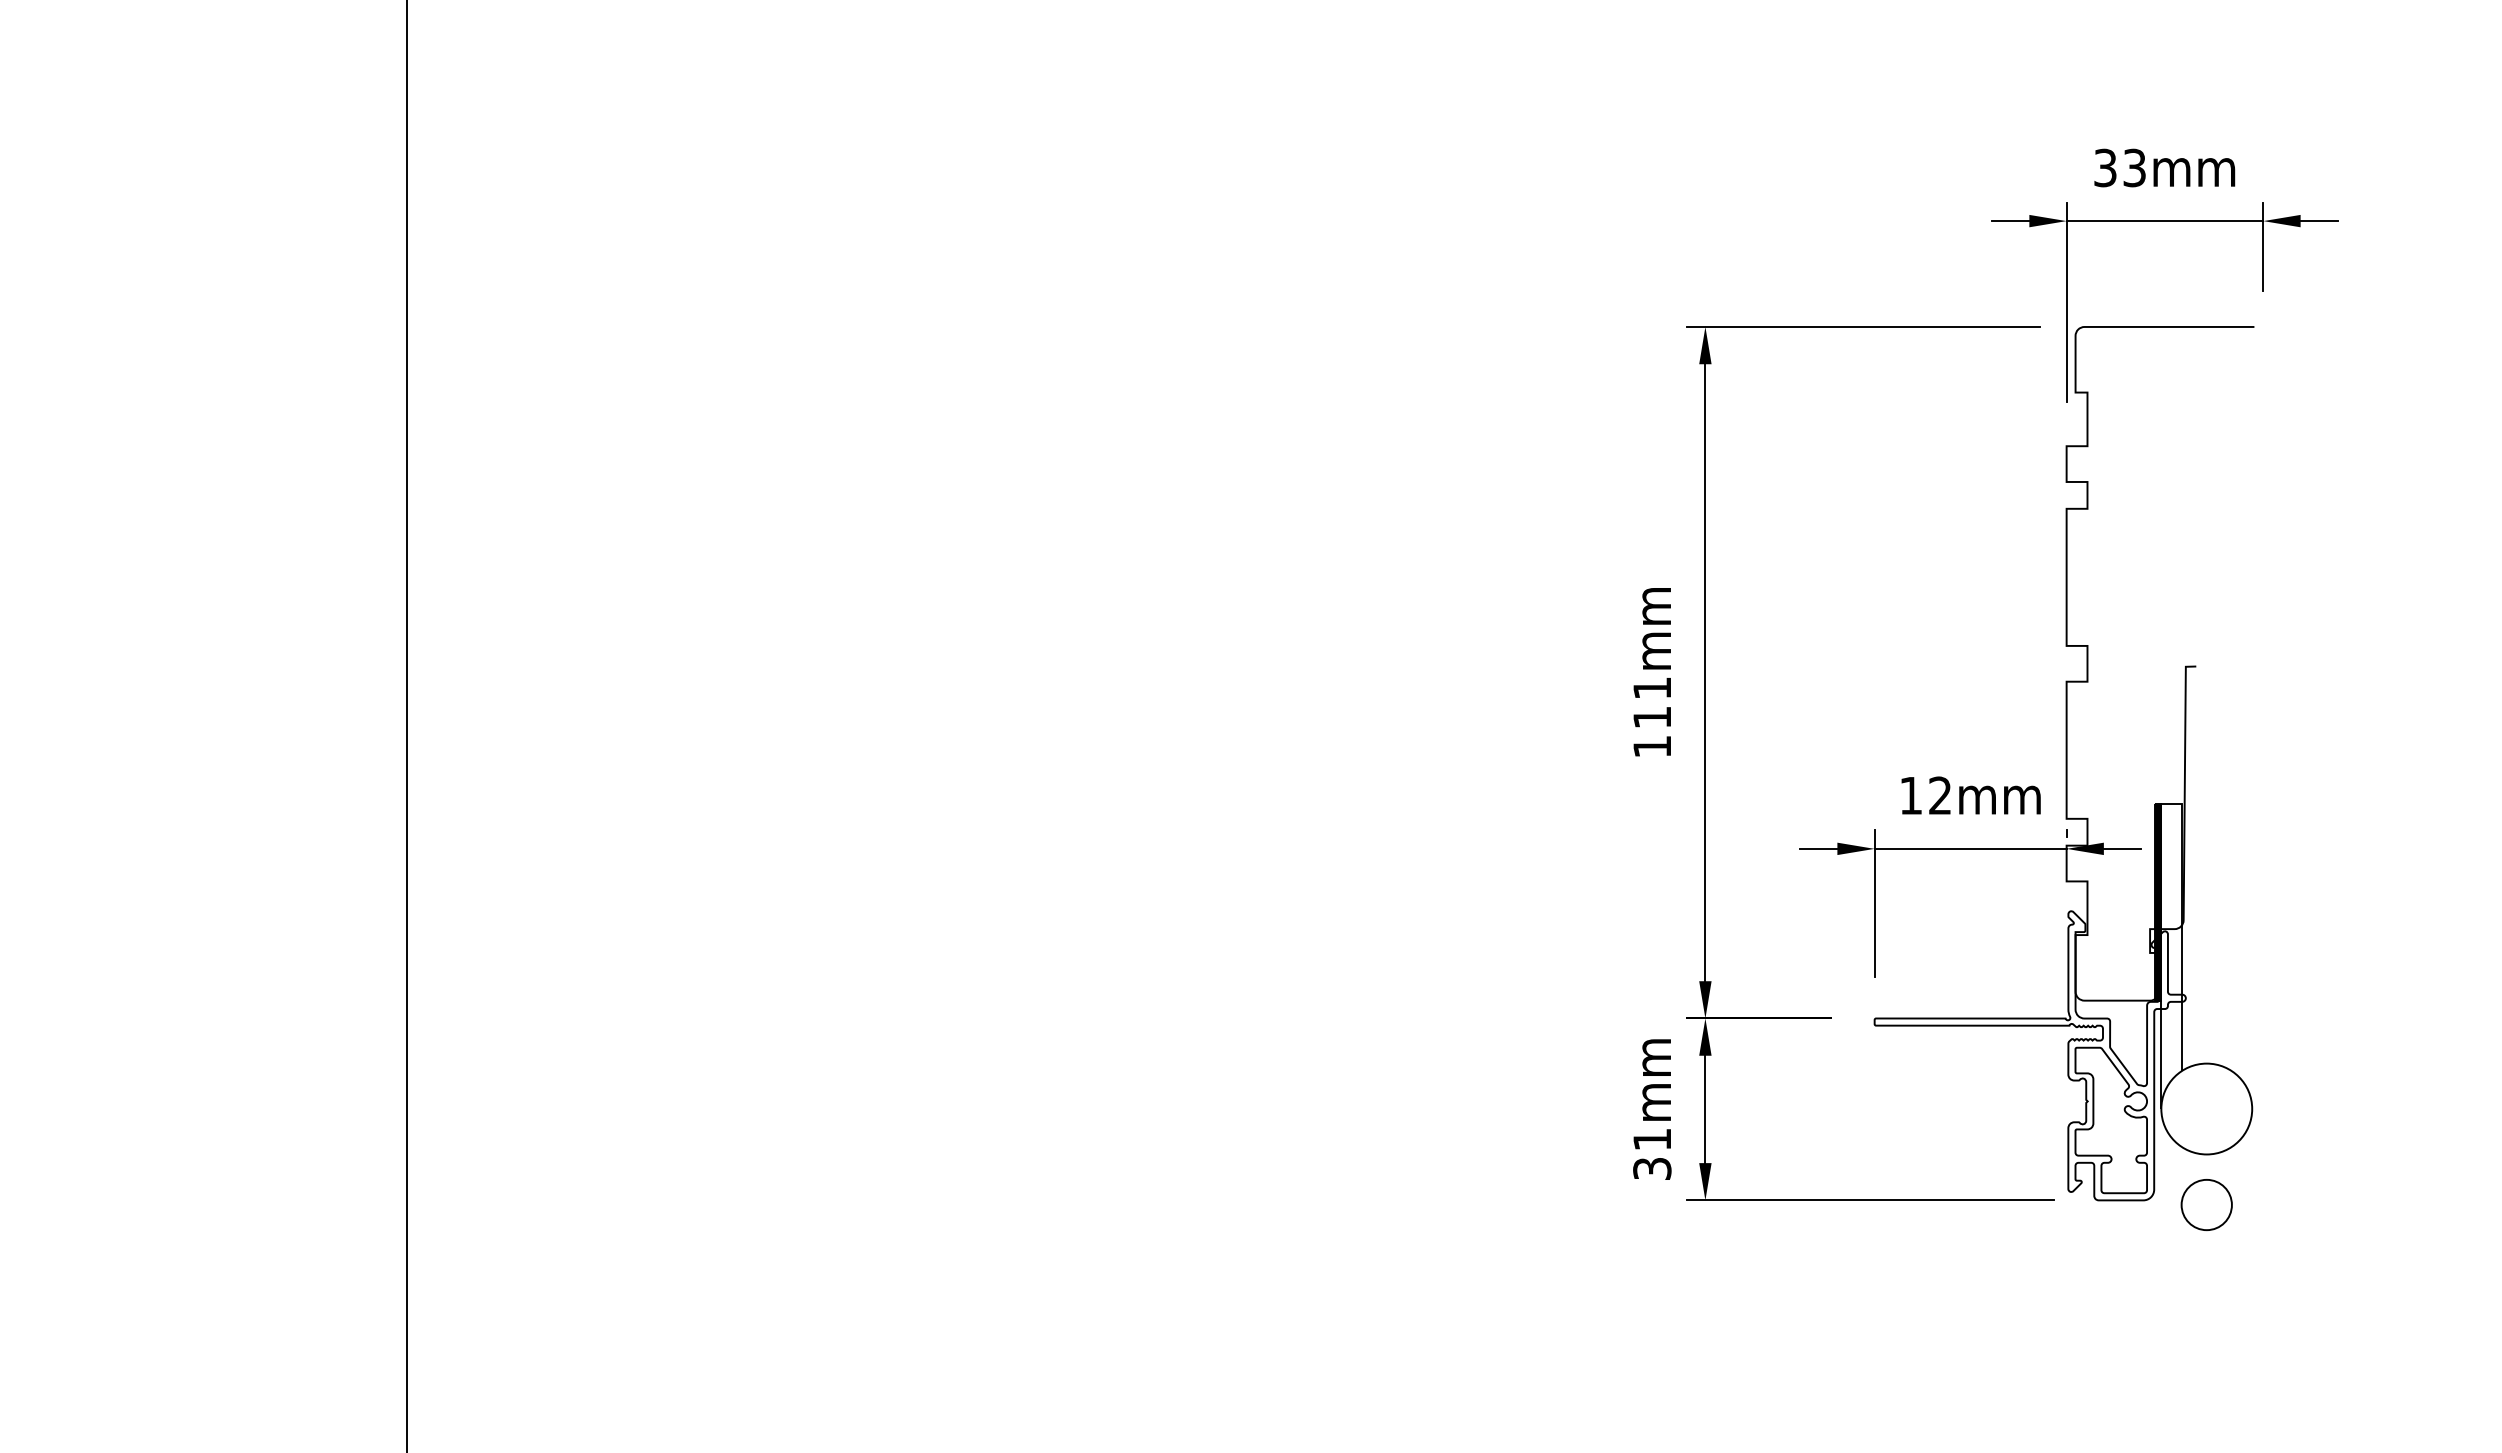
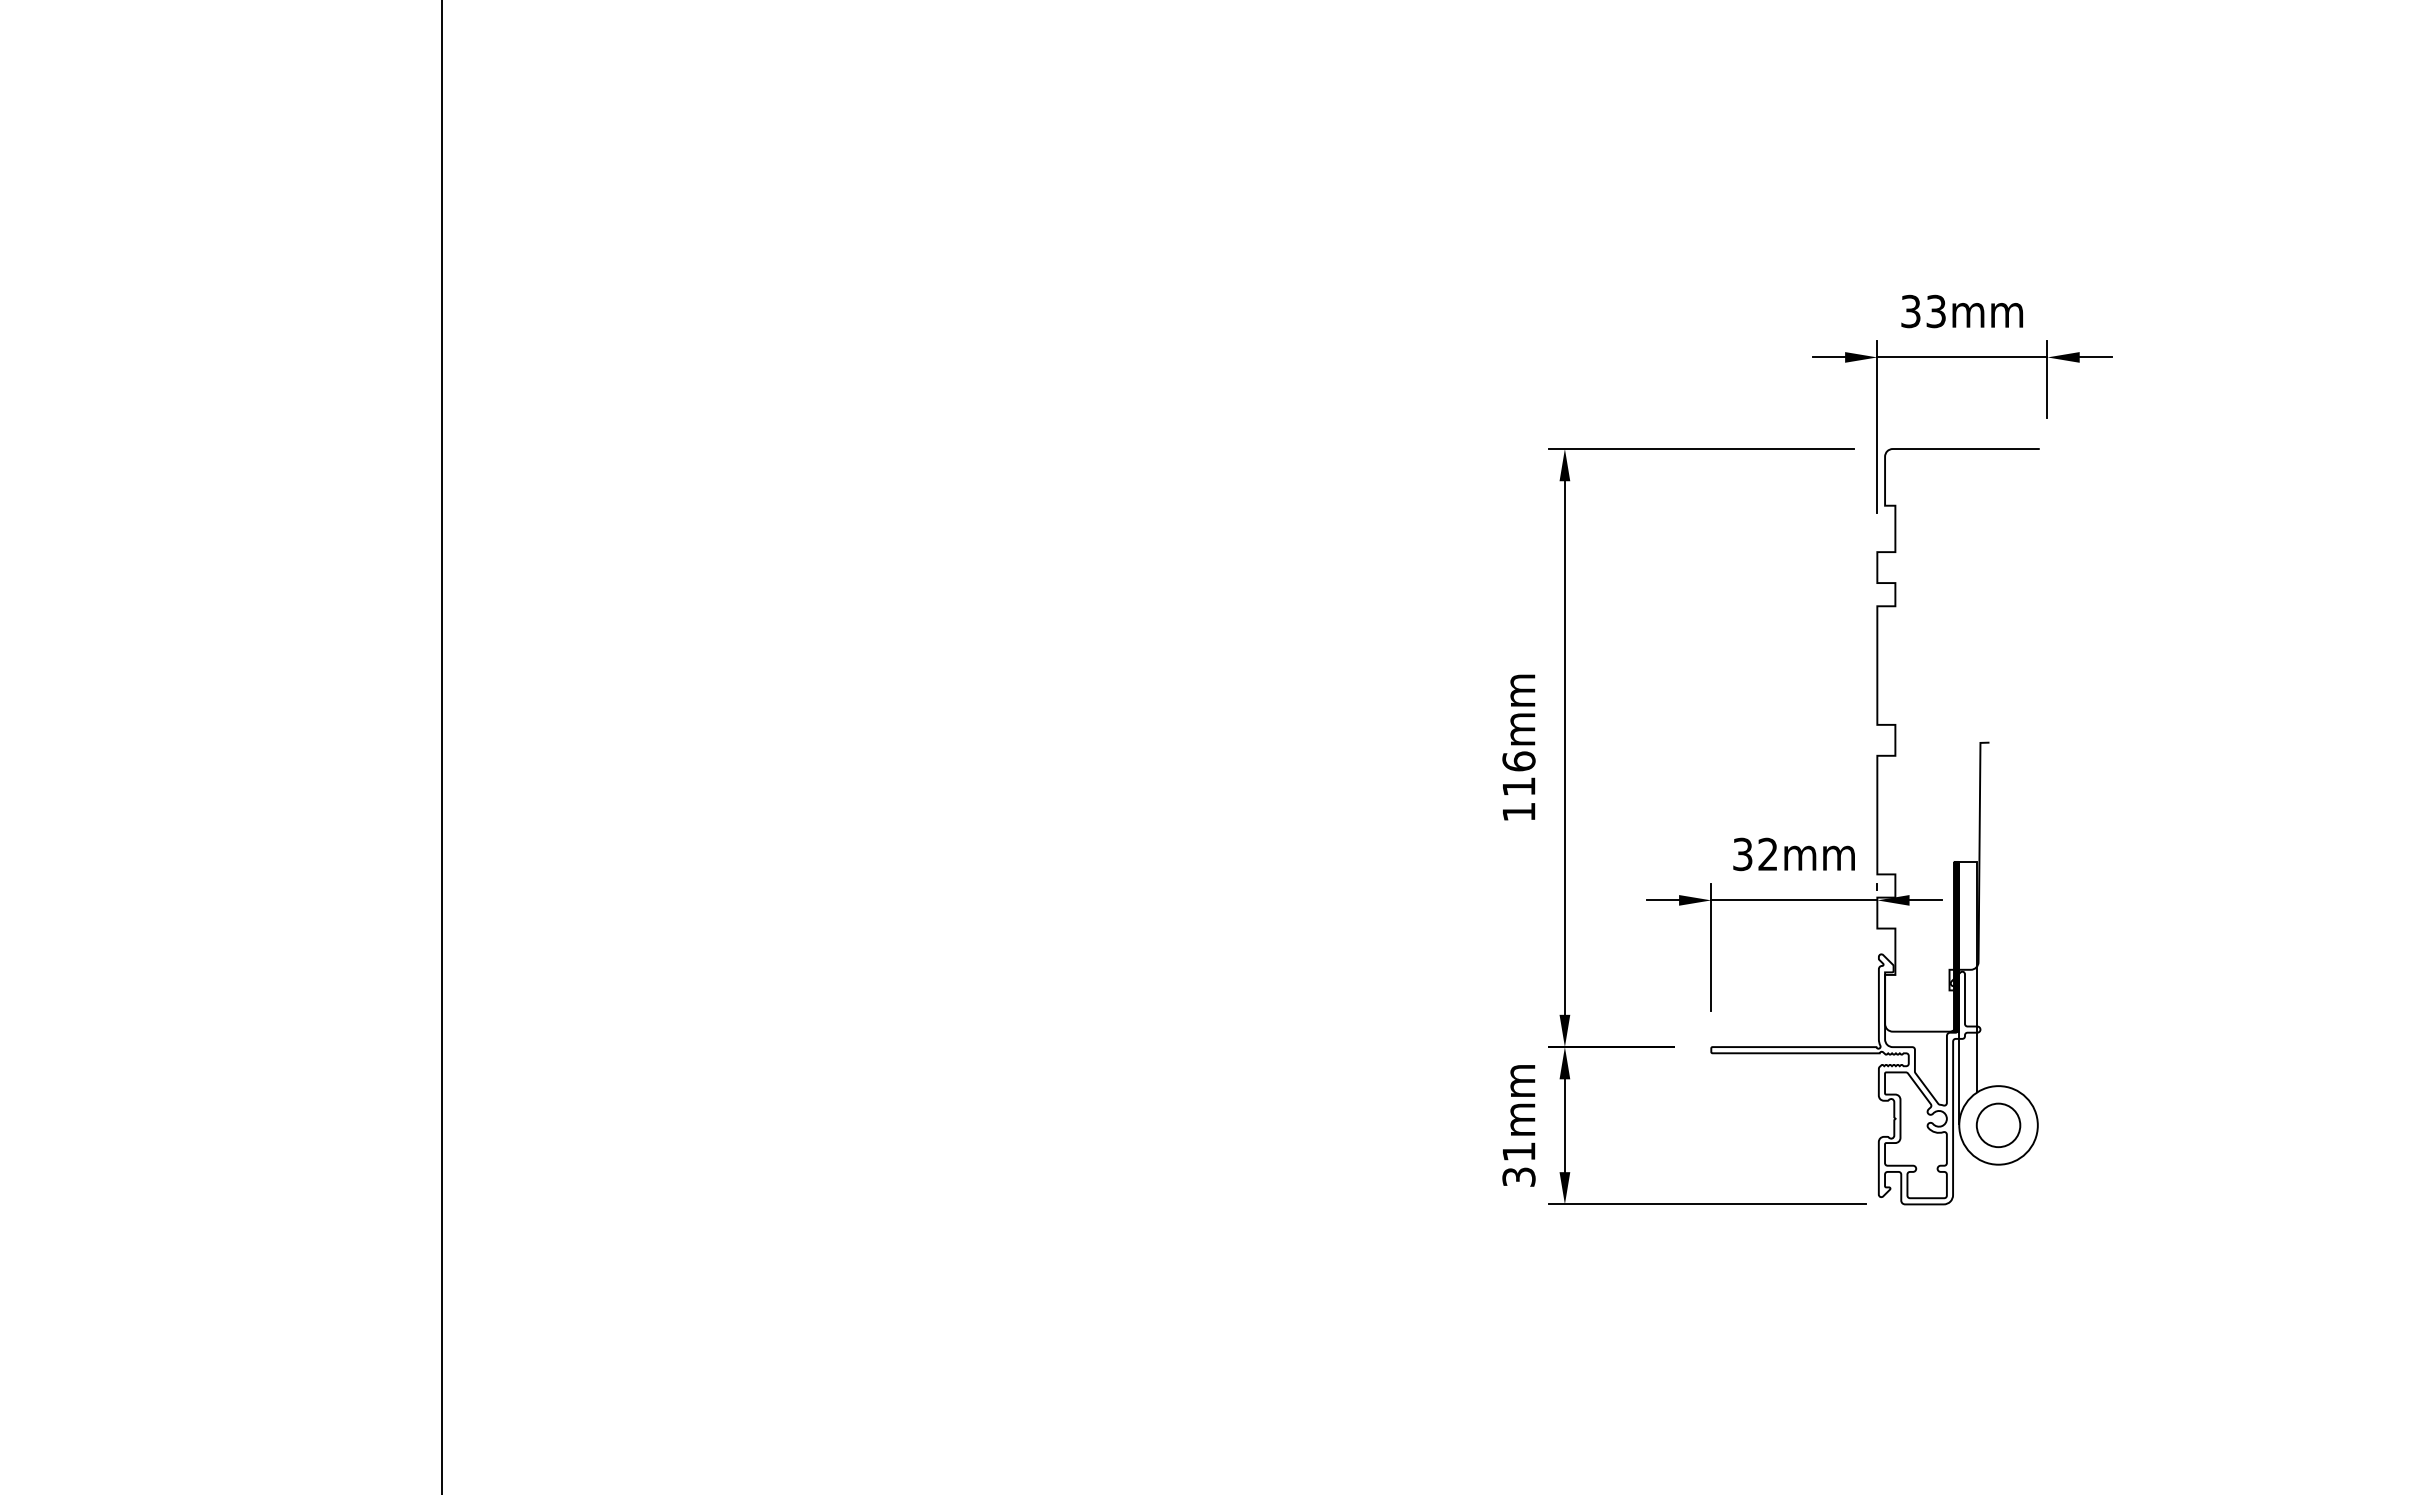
text: (1651, 688) -> (1518, 761), 111mm -> 116mm
text: (1910, 795) -> (1742, 854), 12mm -> 32mm
circle: (2206, 1205) -> (1998, 1125), moved

